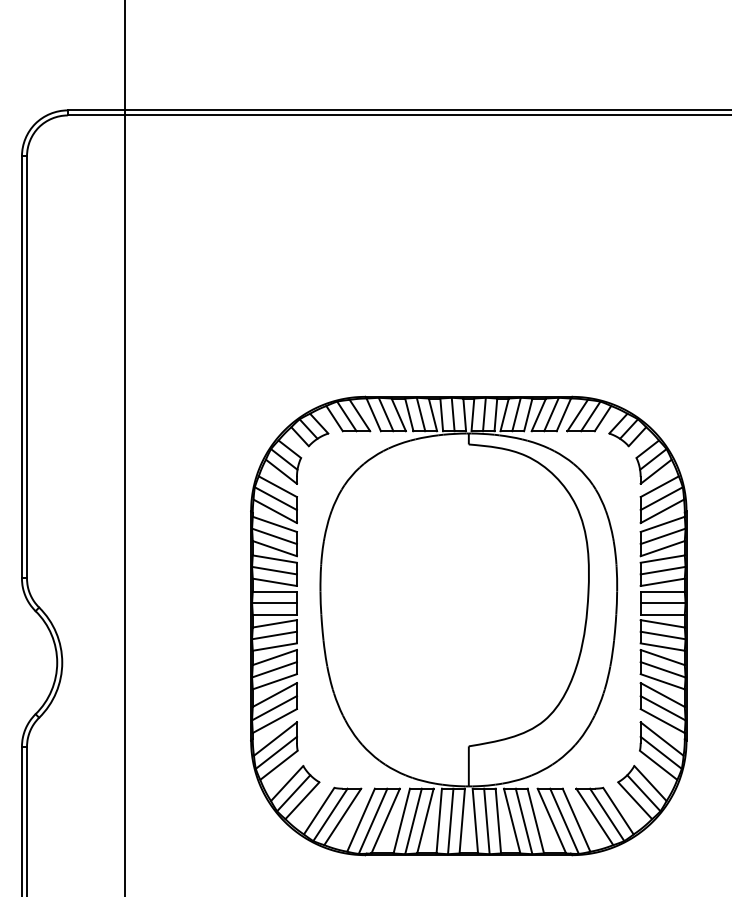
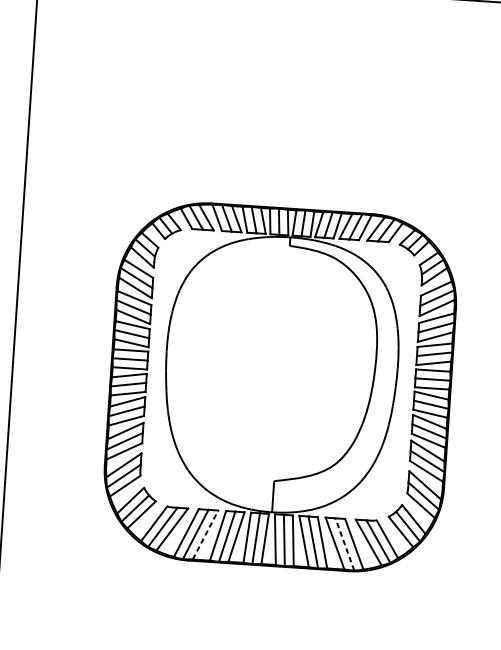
line: (385, 820) -> (205, 534), solid -> dashed
line: (564, 821) -> (344, 544), solid -> dashed

